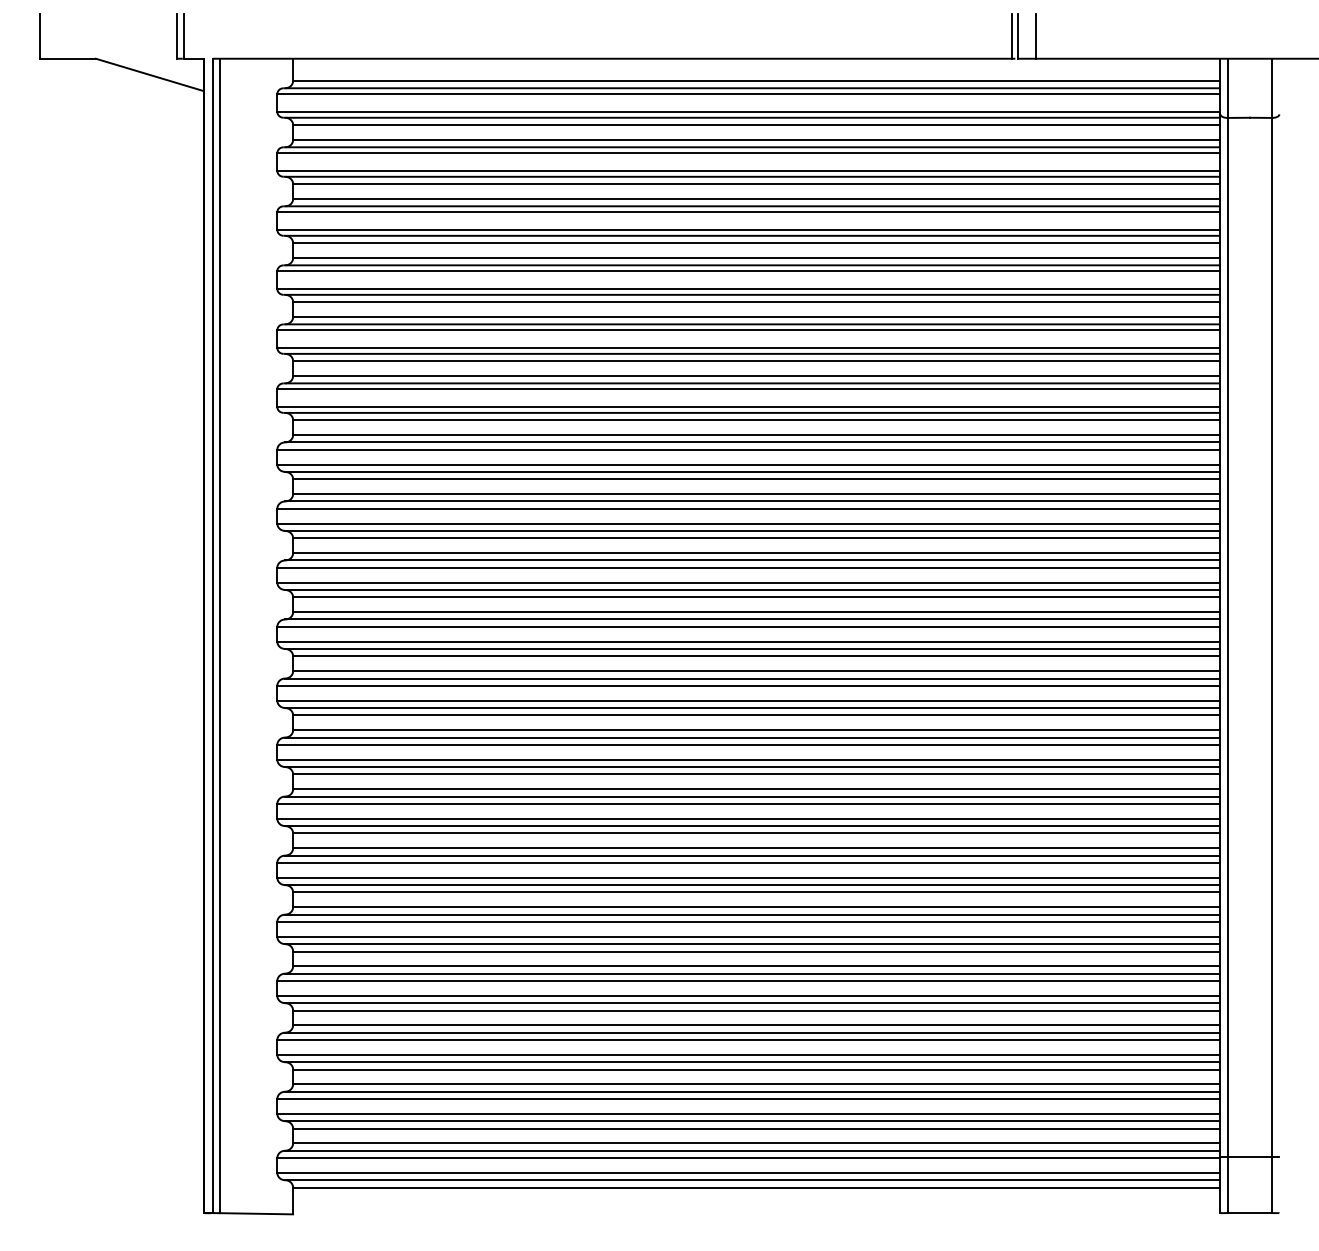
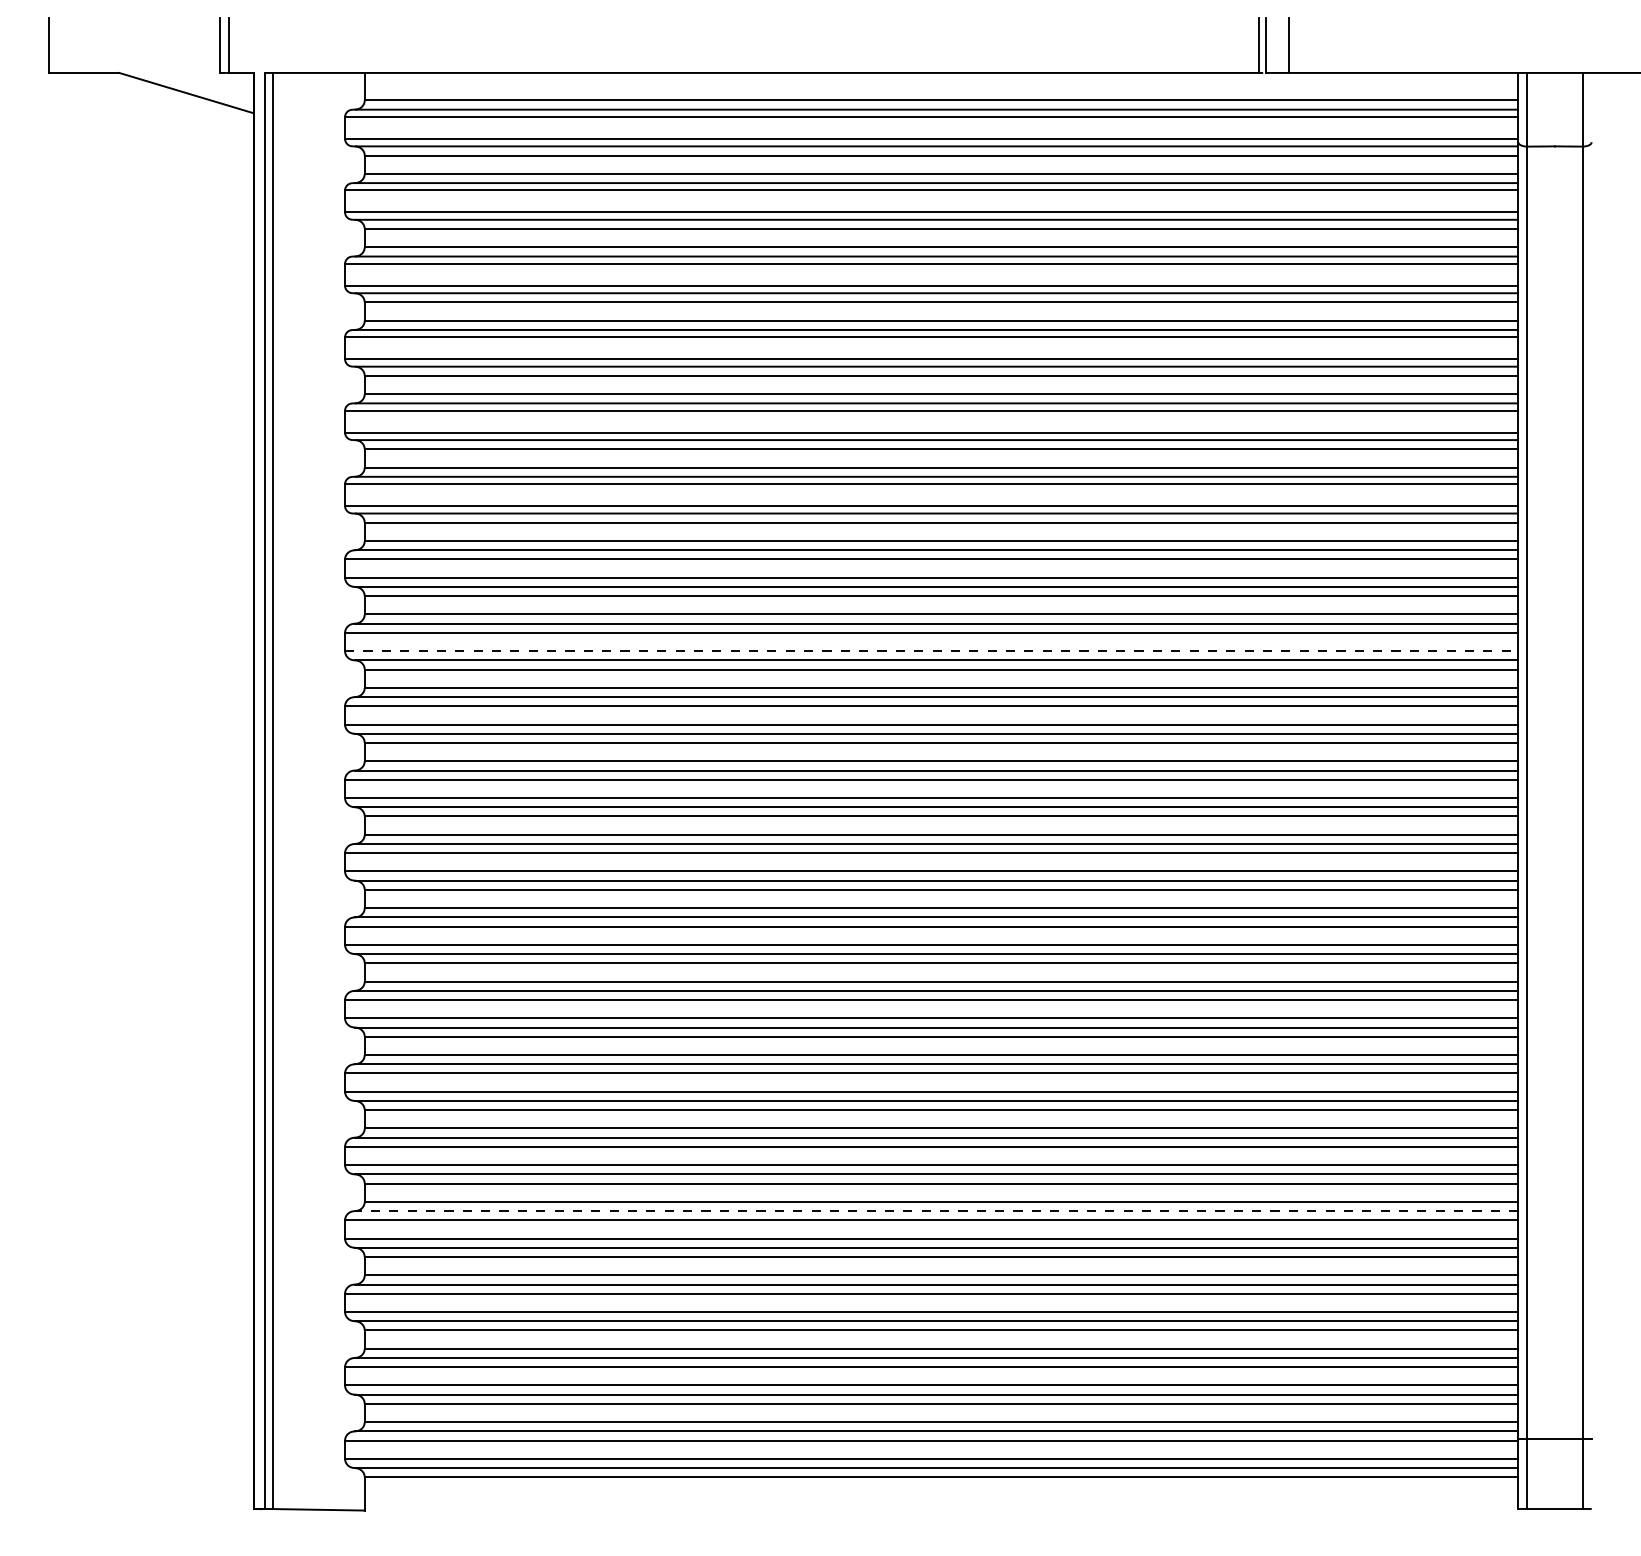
line: (748, 523) -> (931, 651), solid -> dashed
line: (752, 973) -> (936, 1210), solid -> dashed

